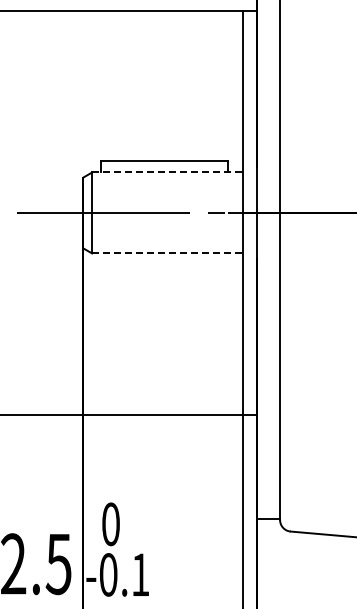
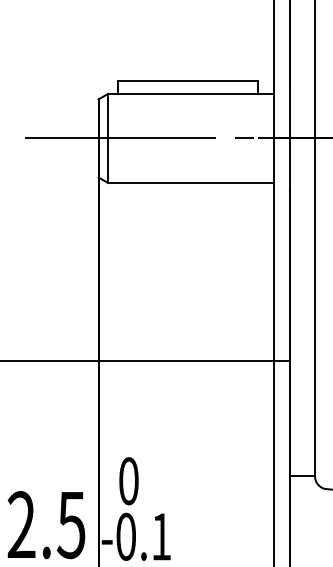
line: (167, 172) -> (191, 93), dashed -> solid
line: (167, 253) -> (191, 183), dashed -> solid

